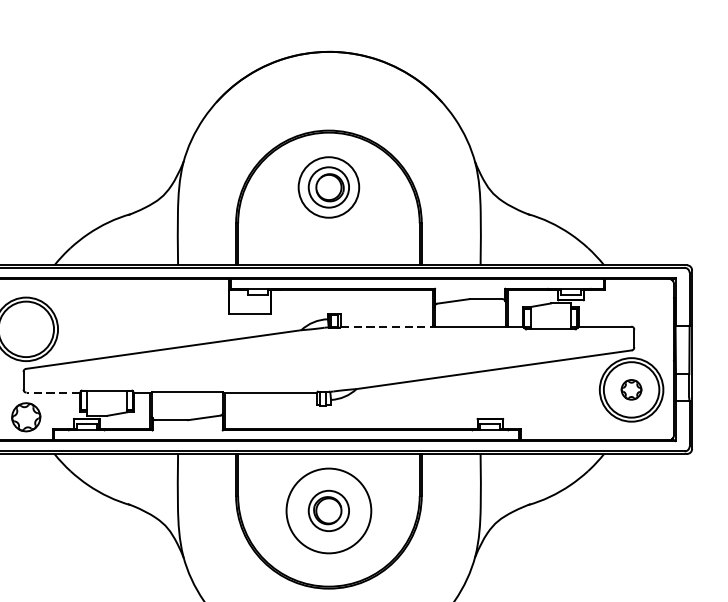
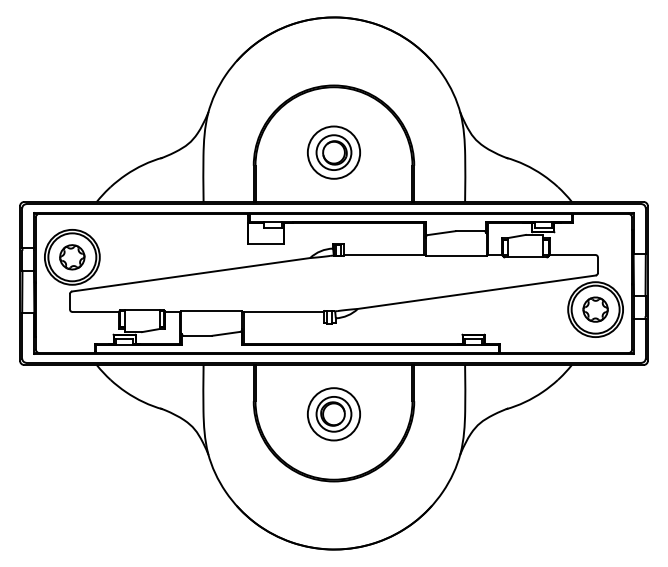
part: (328, 187) -> (333, 152), moved
line: (387, 326) -> (384, 254), dashed -> solid
part: (631, 389) -> (595, 309), size x1.43
line: (53, 393) -> (95, 312), dashed -> solid
part: (26, 417) -> (72, 257), moved
circle: (328, 511) -> (333, 414), size x0.71

